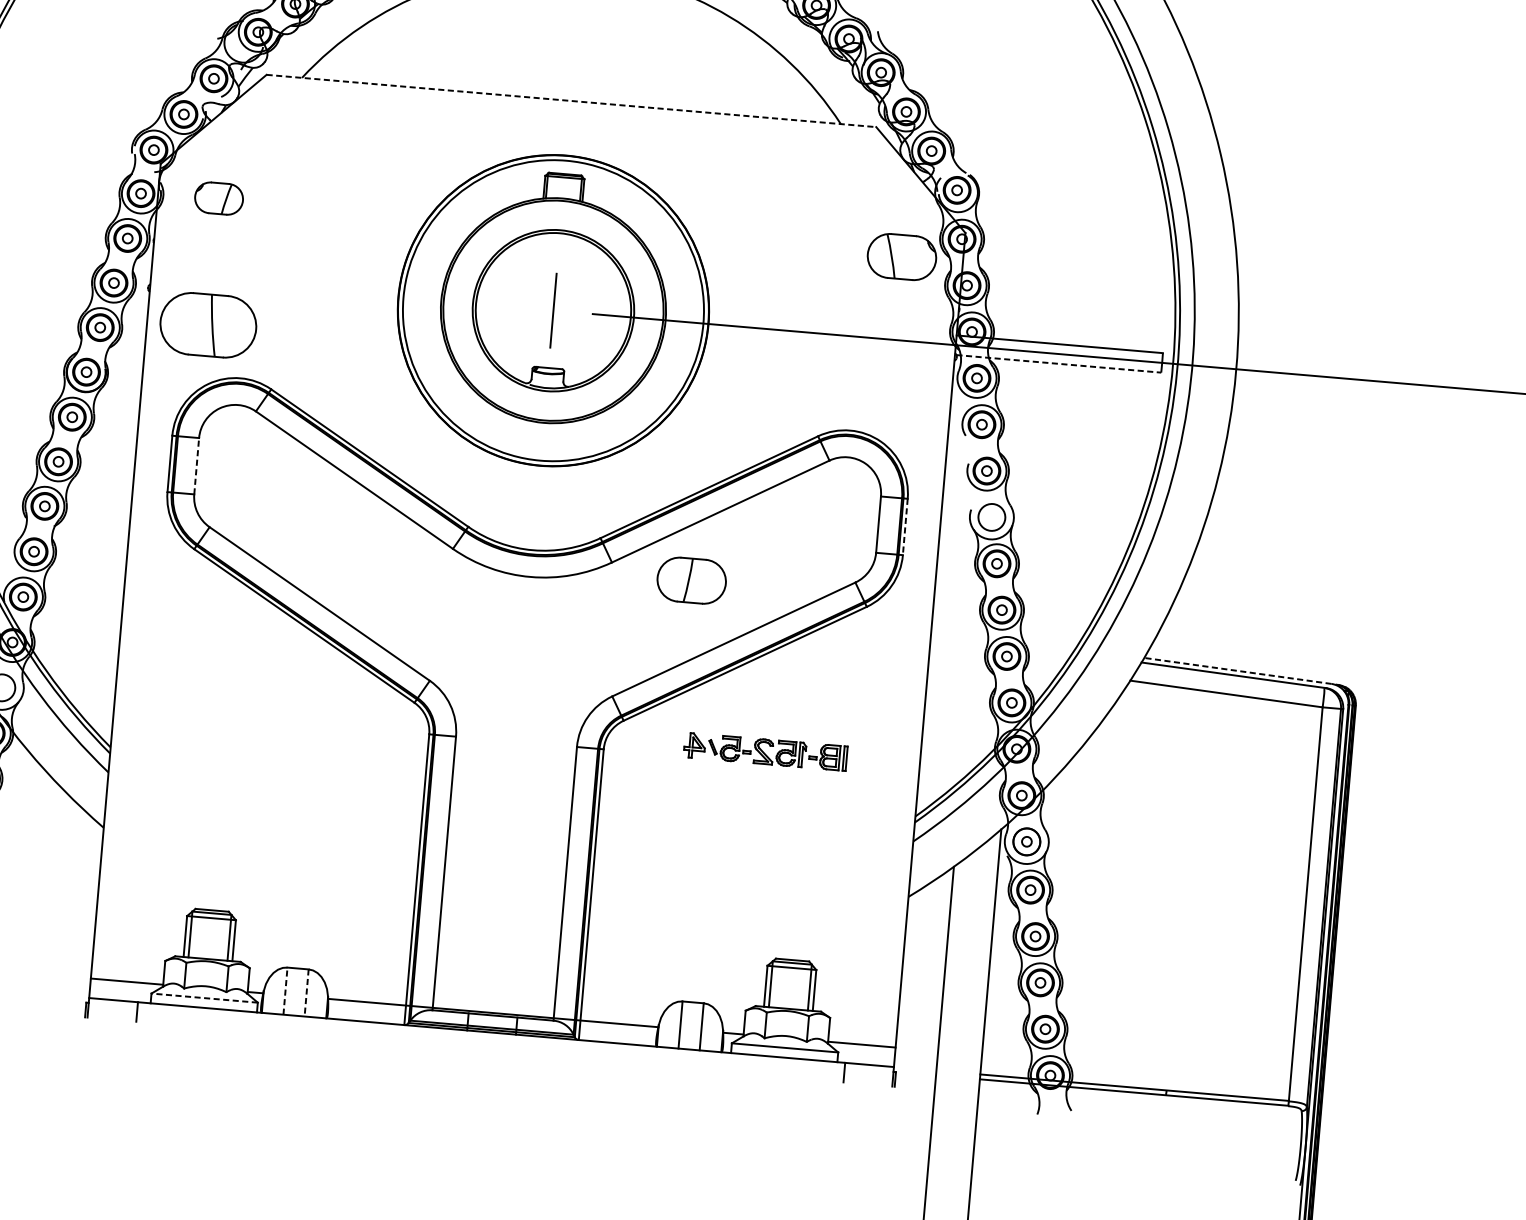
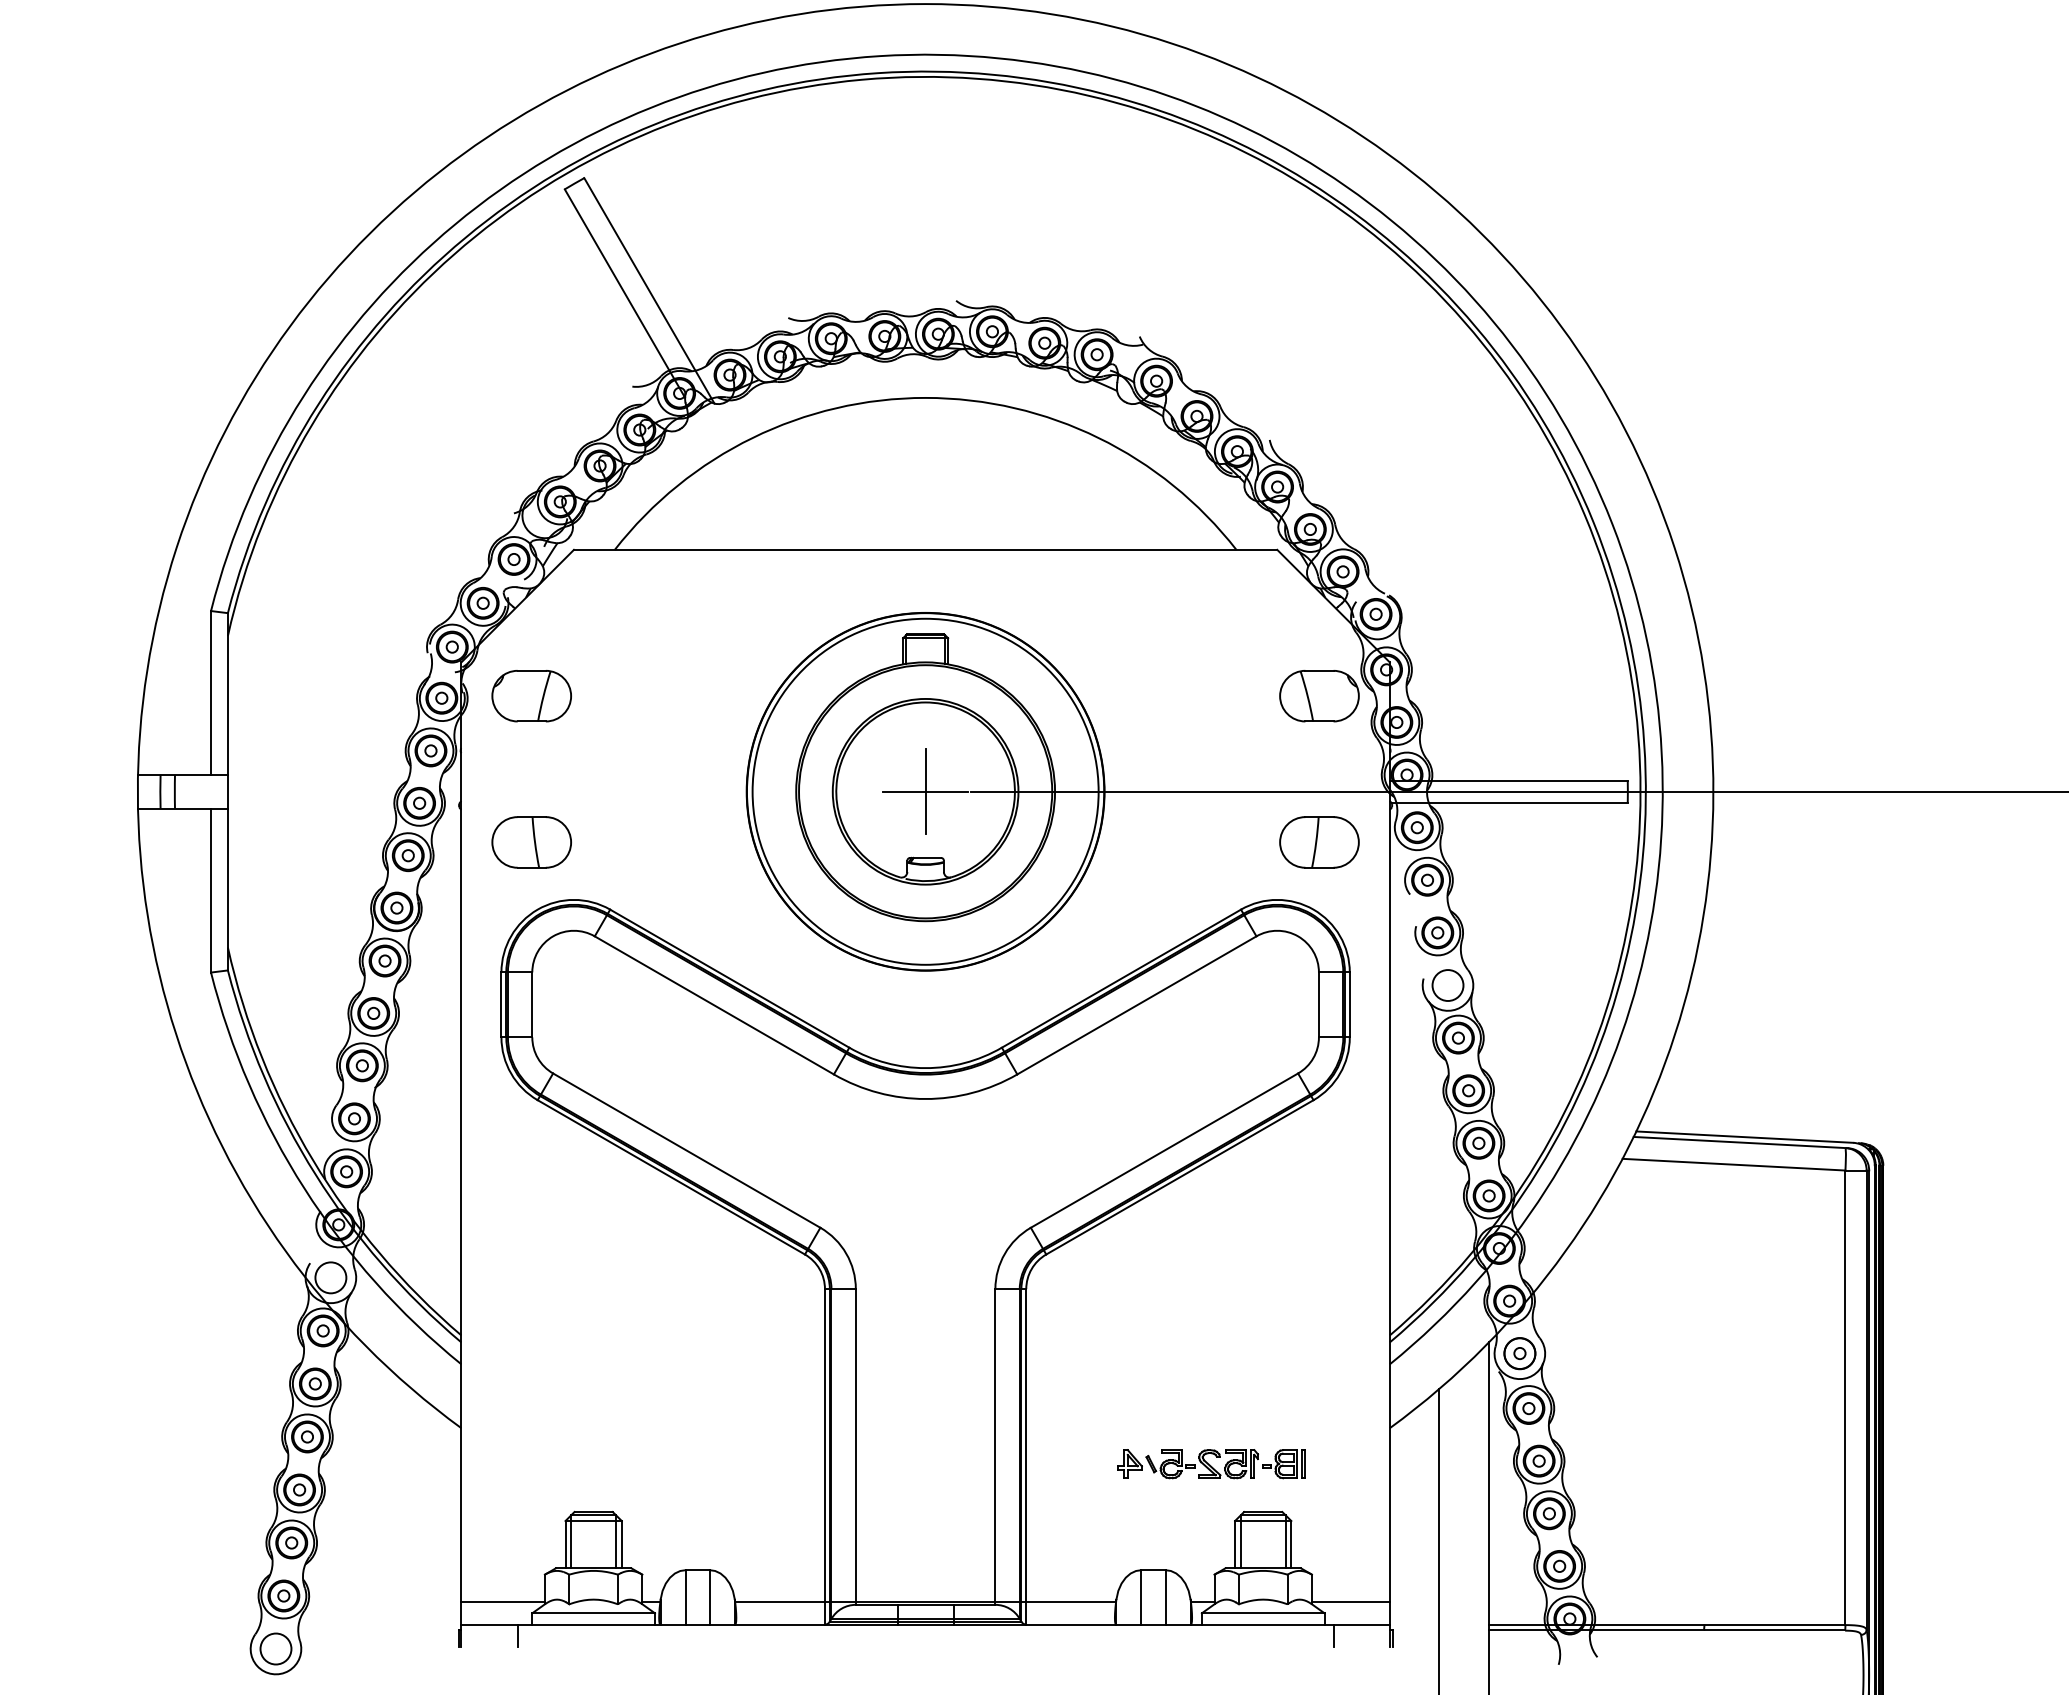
line: (571, 100) -> (925, 549), dashed -> solid
part: (218, 198) -> (531, 696), size x1.43
line: (553, 310) -> (925, 791), added
part: (208, 325) -> (531, 842), size x0.71
line: (1059, 364) -> (1510, 803), dashed -> solid
line: (196, 465) -> (532, 1004), dashed -> solid
line: (905, 527) -> (1349, 1005), dashed -> solid
part: (691, 580) -> (1319, 842), moved
line: (1237, 671) -> (1744, 1137), dashed -> solid
part: (765, 752) -> (1211, 1464), moved
line: (285, 990) -> (685, 1596), dashed -> solid
line: (306, 993) -> (709, 1597), dashed -> solid
line: (204, 998) -> (593, 1613), dashed -> solid

